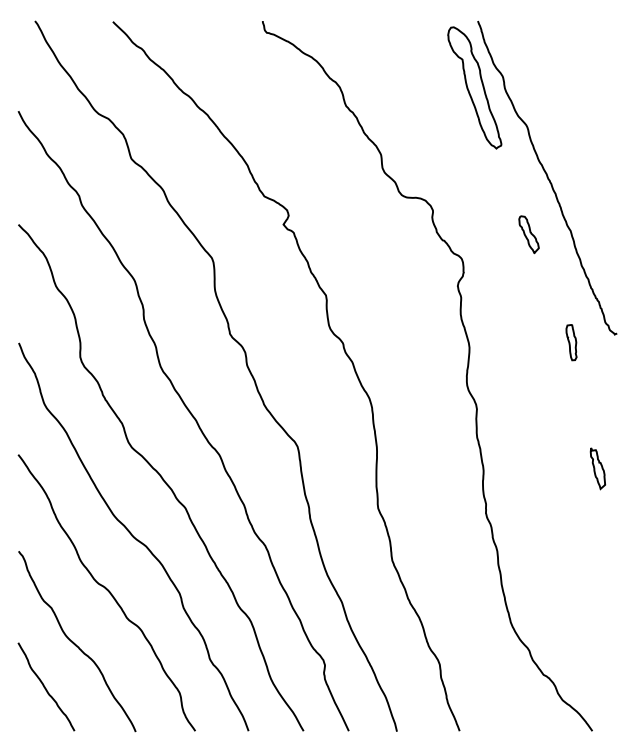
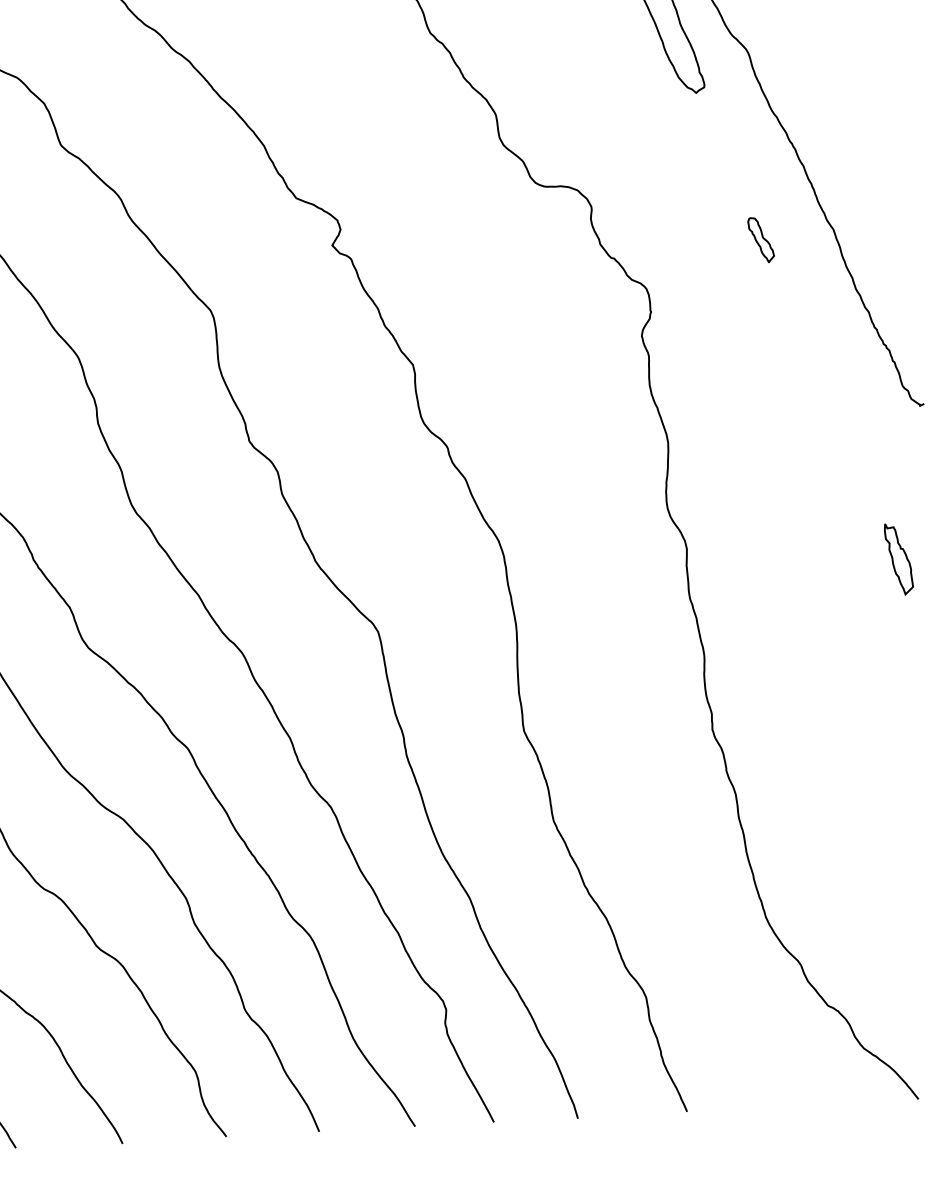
part: (528, 234) -> (760, 239), size x0.7
part: (571, 342) -> (845, 423), removed
part: (597, 468) -> (898, 559), moved

